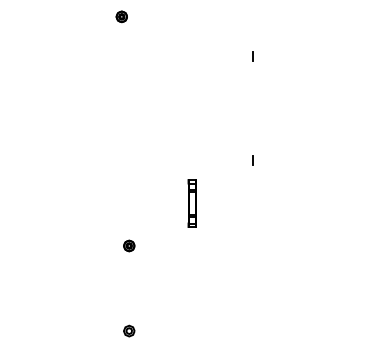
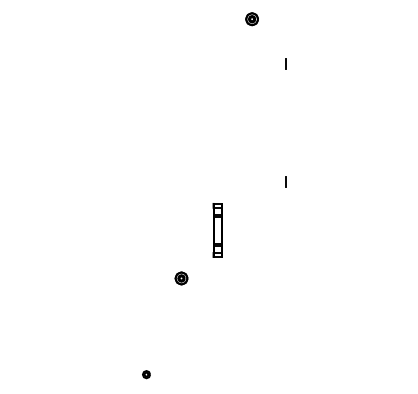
part: (121, 17) -> (251, 19), moved
part: (129, 246) -> (181, 278), moved
part: (129, 330) -> (146, 374), size x0.6

